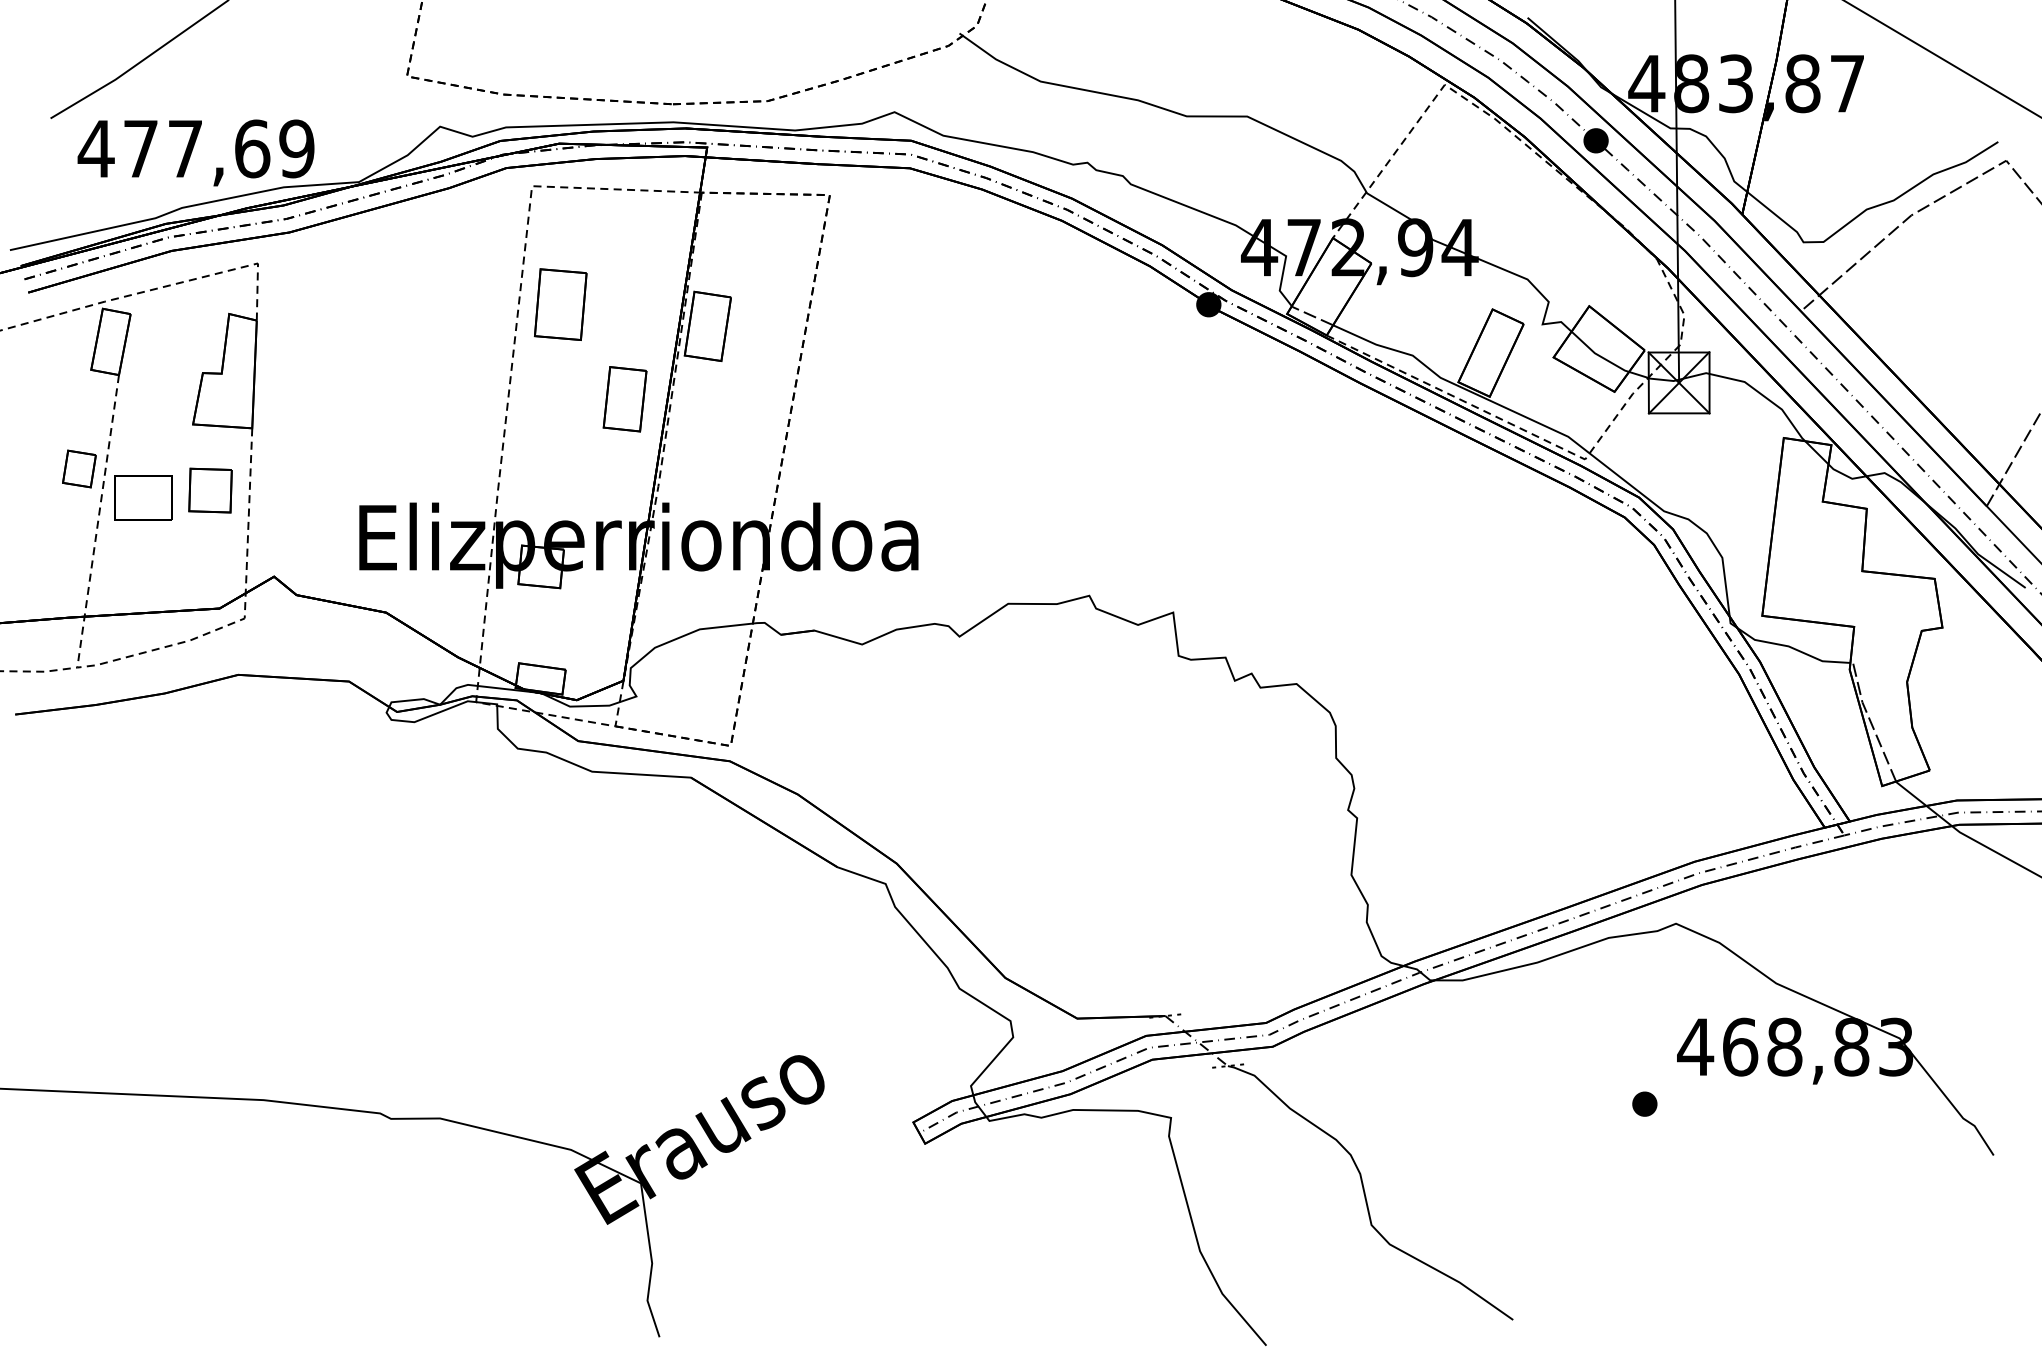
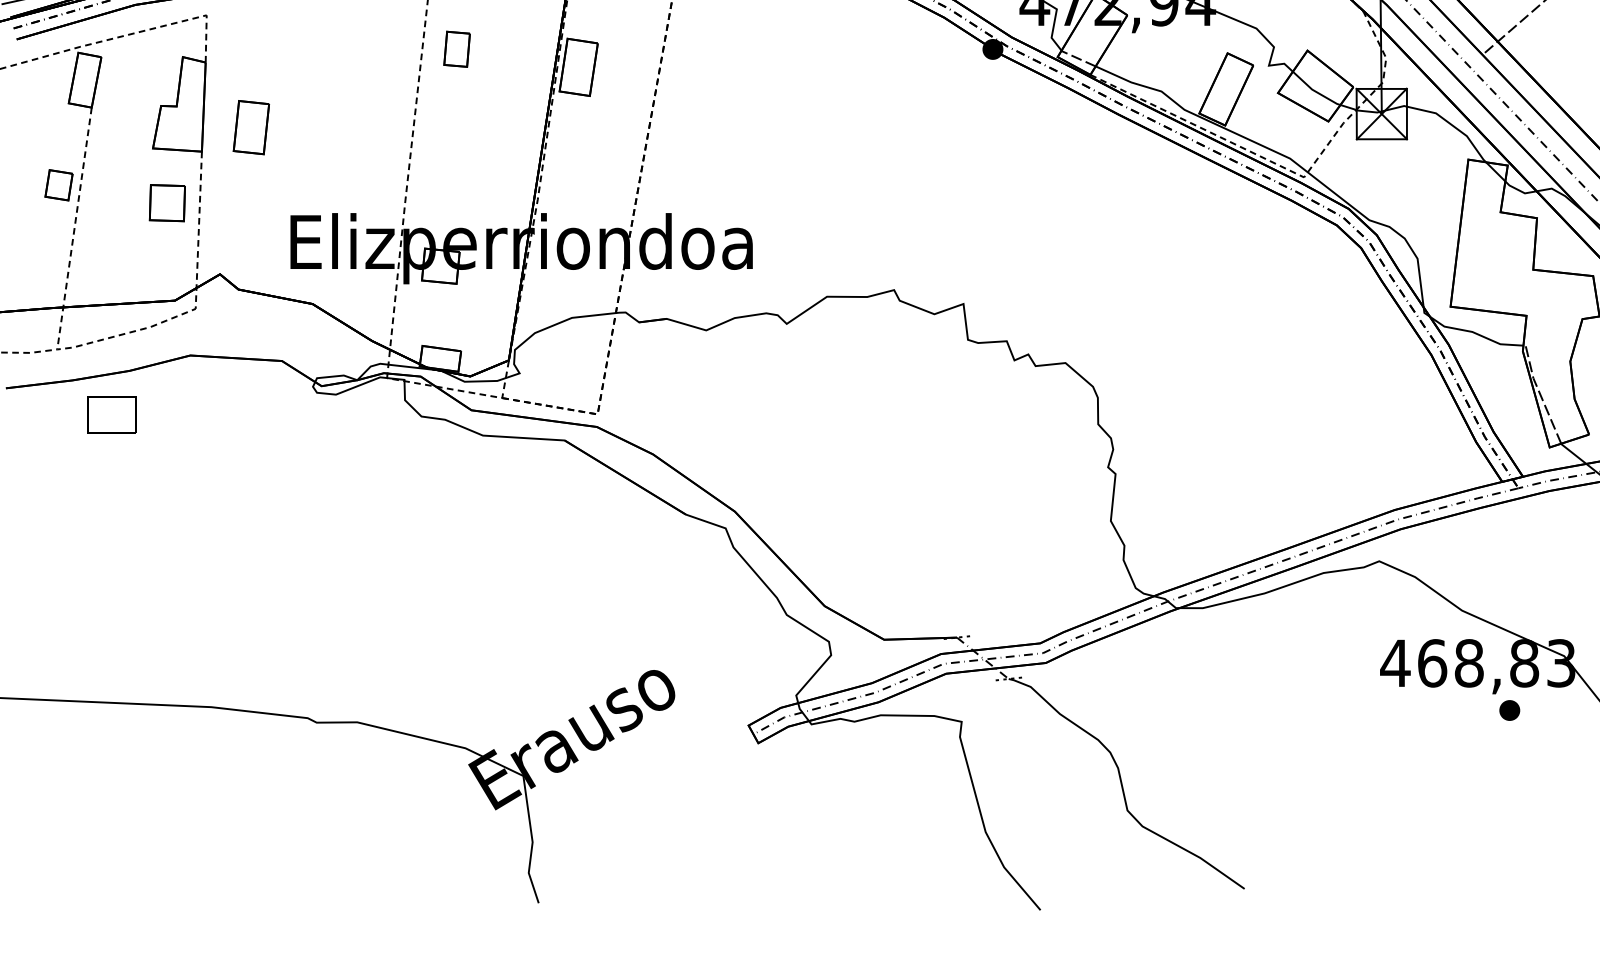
part: (560, 304) -> (456, 49), size x0.6
part: (624, 399) -> (250, 127), moved
part: (143, 497) -> (112, 414), moved
part: (1644, 1103) -> (1509, 709), moved

